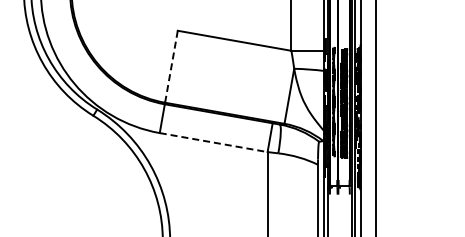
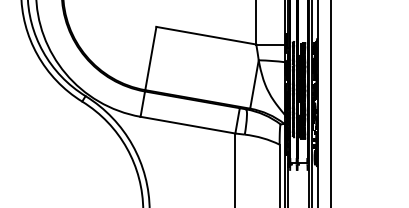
line: (171, 66) -> (150, 58), dashed -> solid
line: (213, 142) -> (187, 125), dashed -> solid

